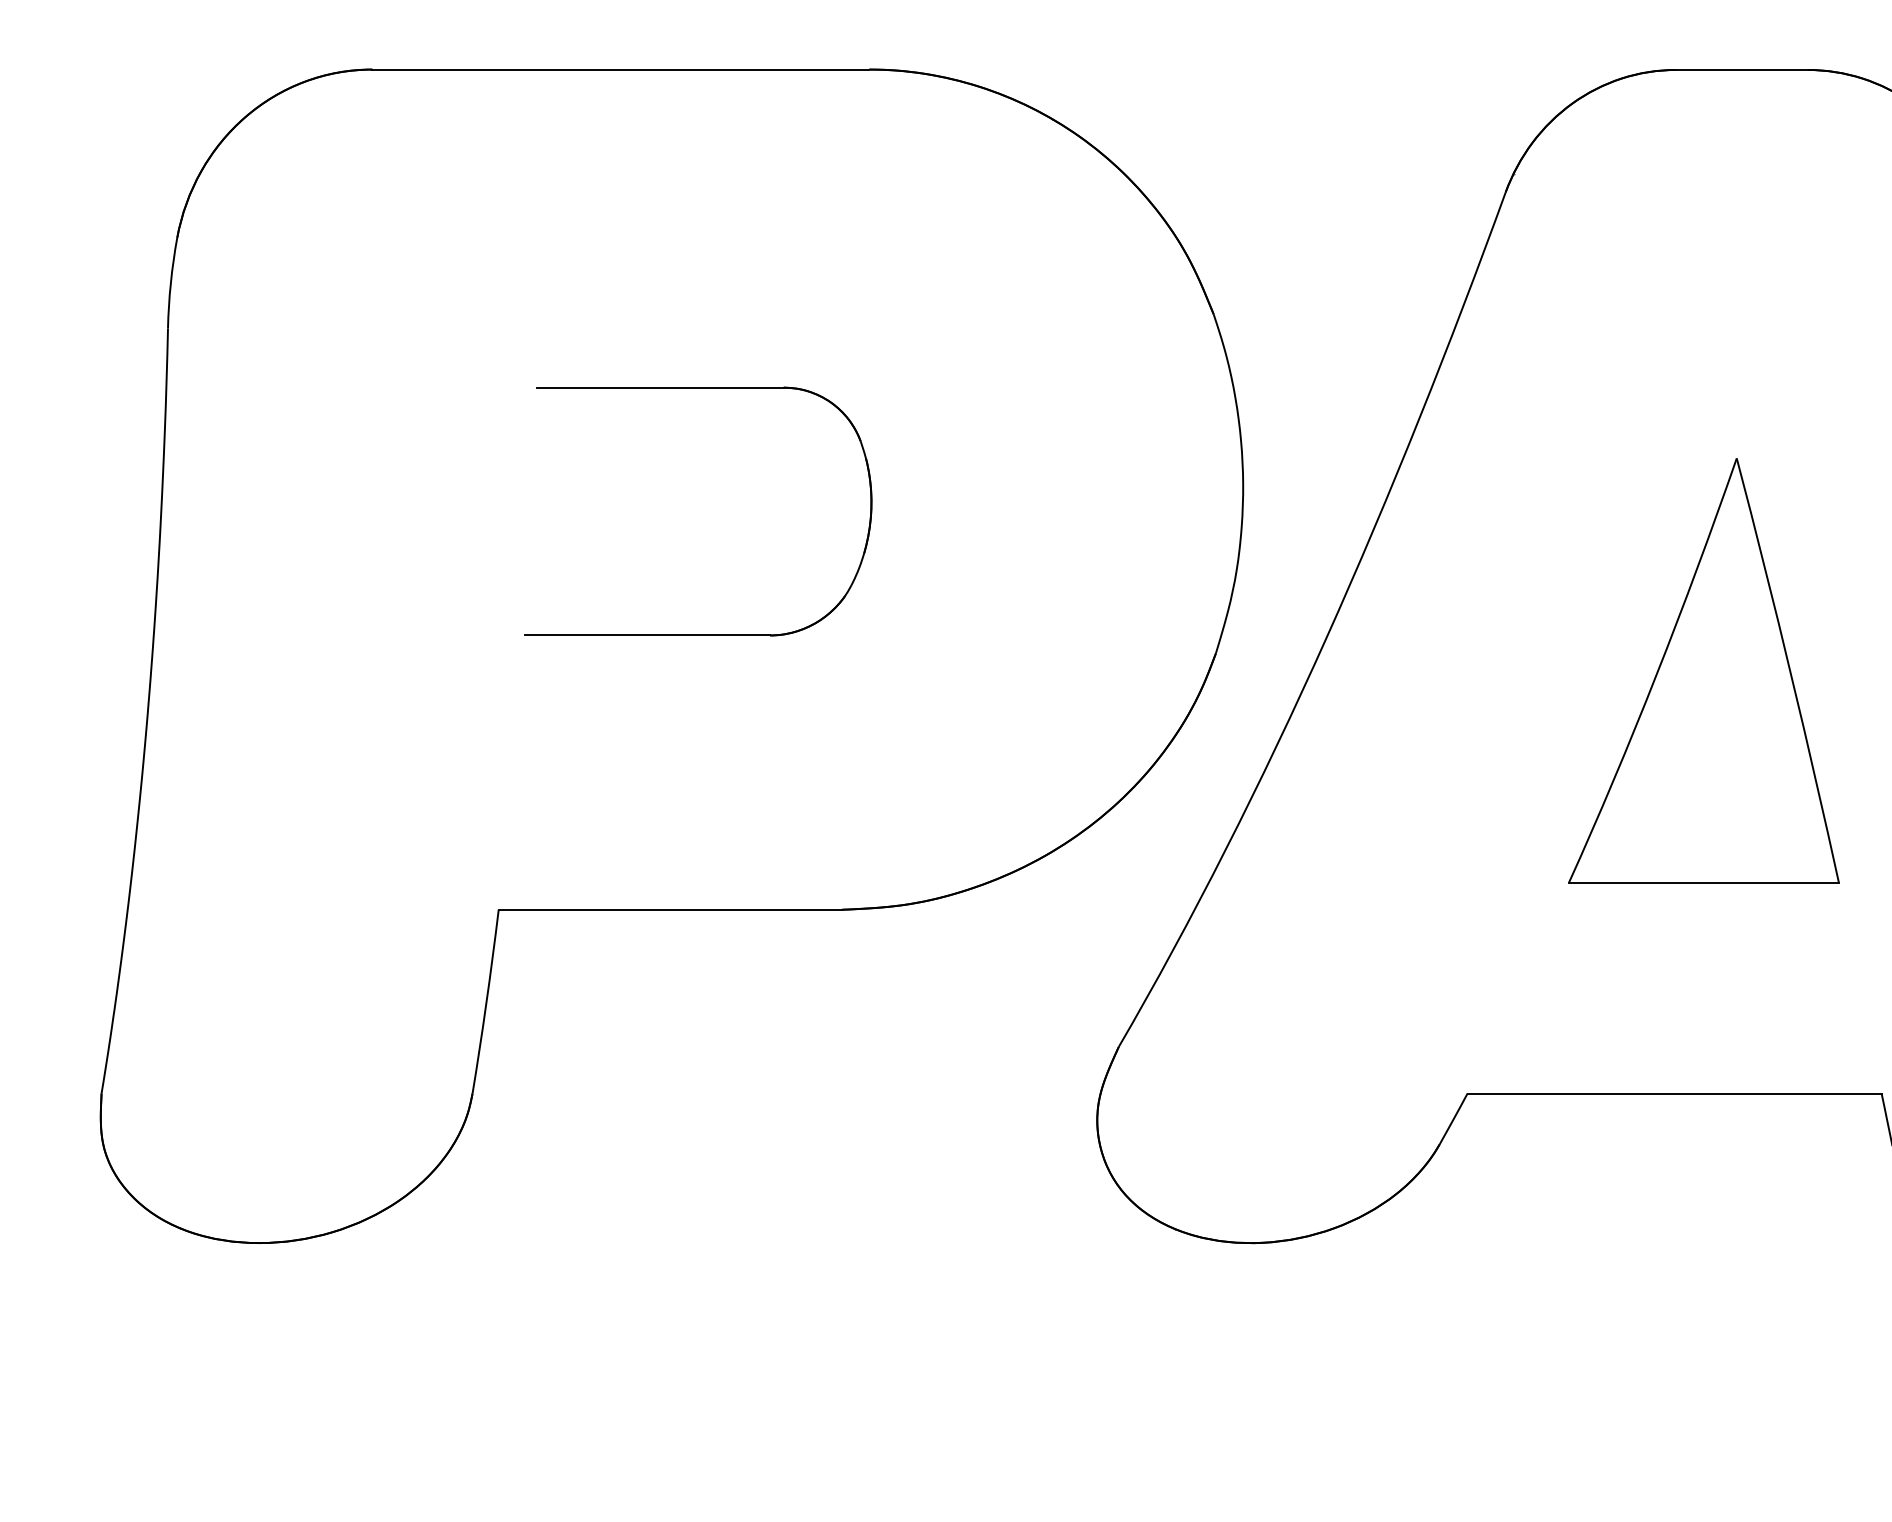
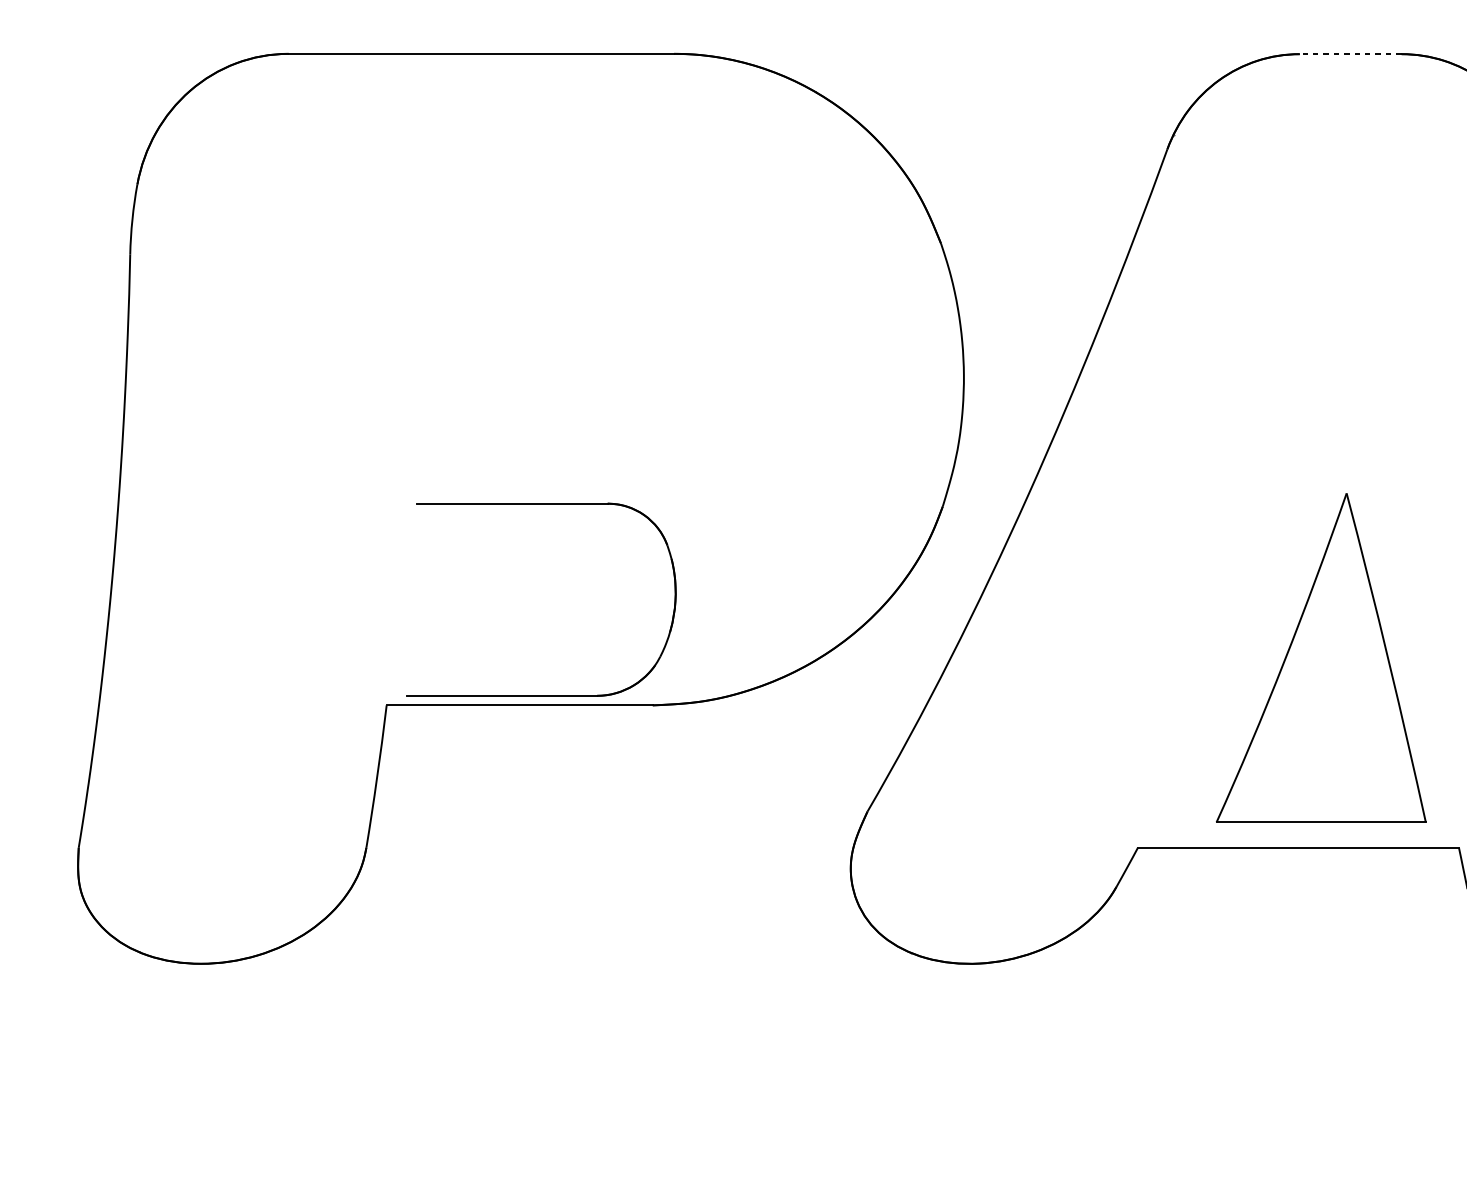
line: (1742, 69) -> (1351, 53), solid -> dashed
part: (698, 388) -> (541, 504), moved
part: (1703, 670) -> (1320, 657), moved

